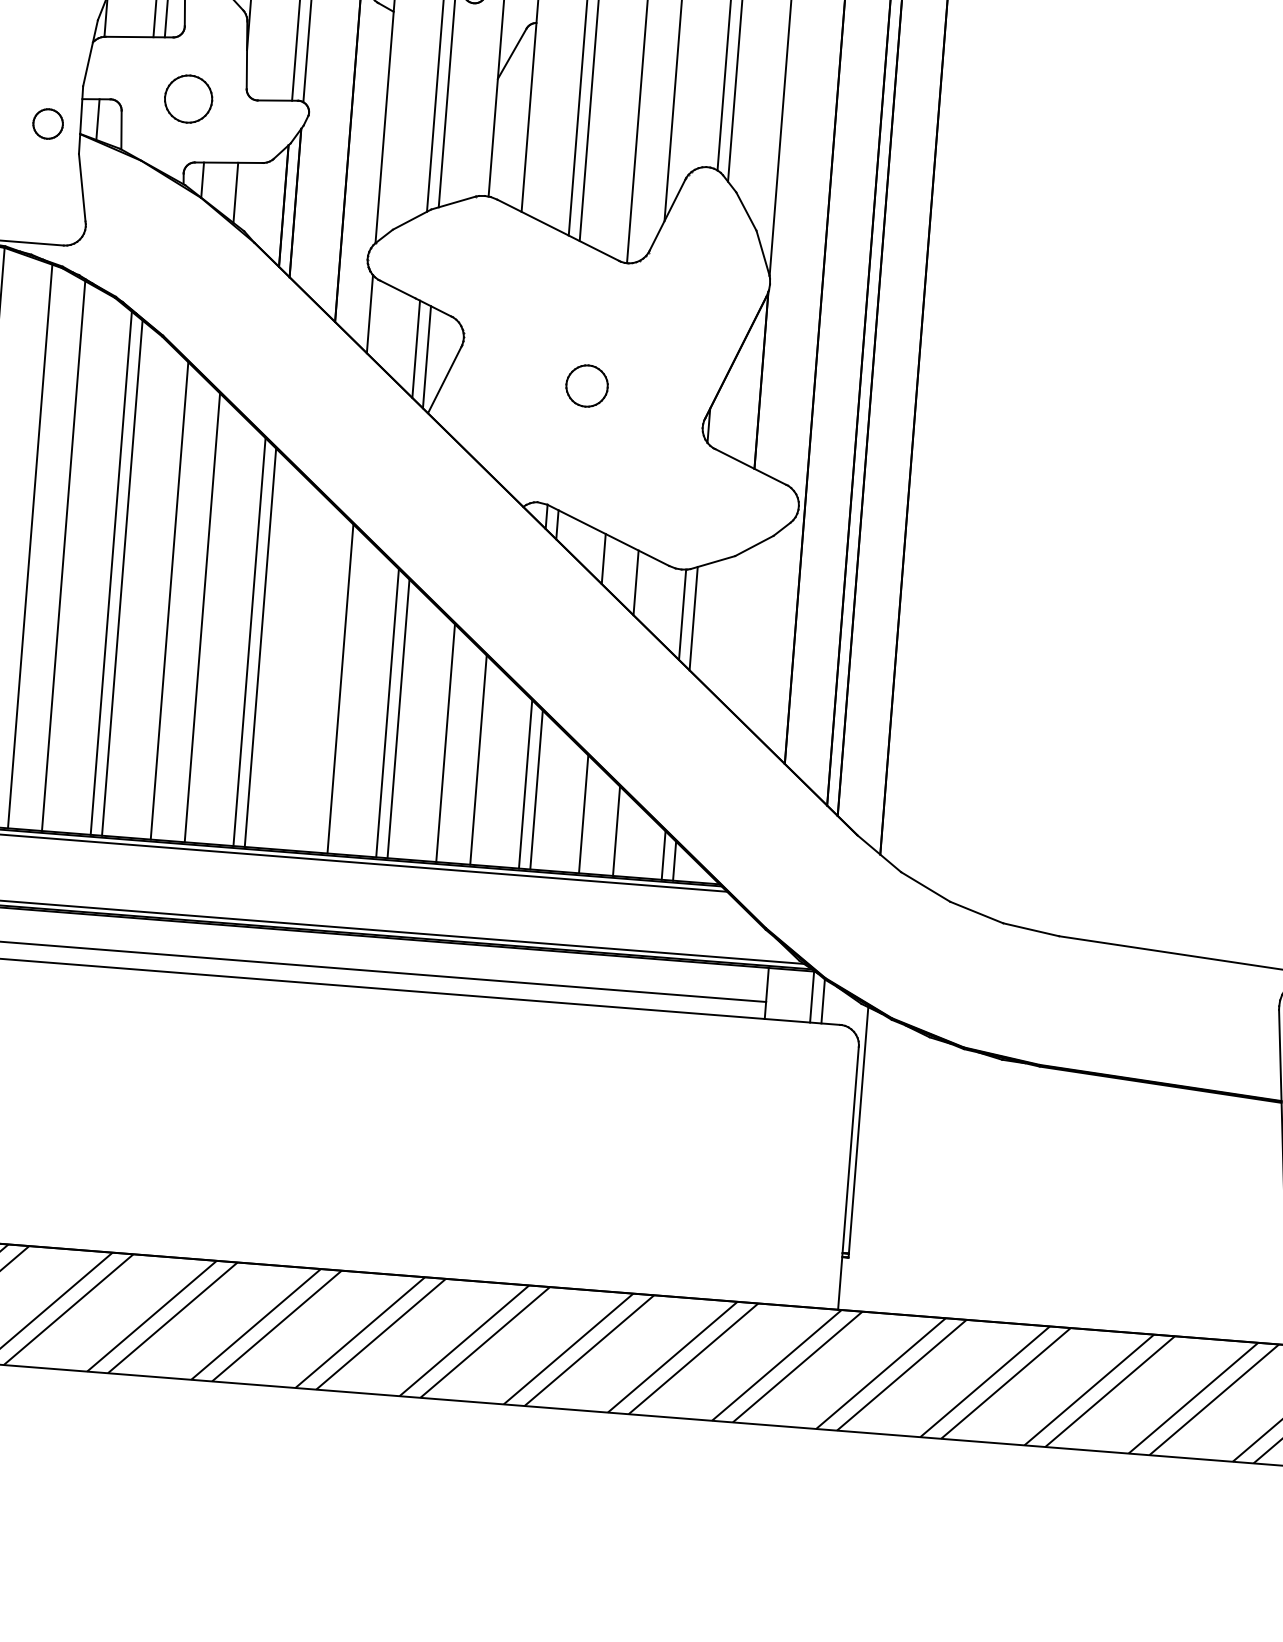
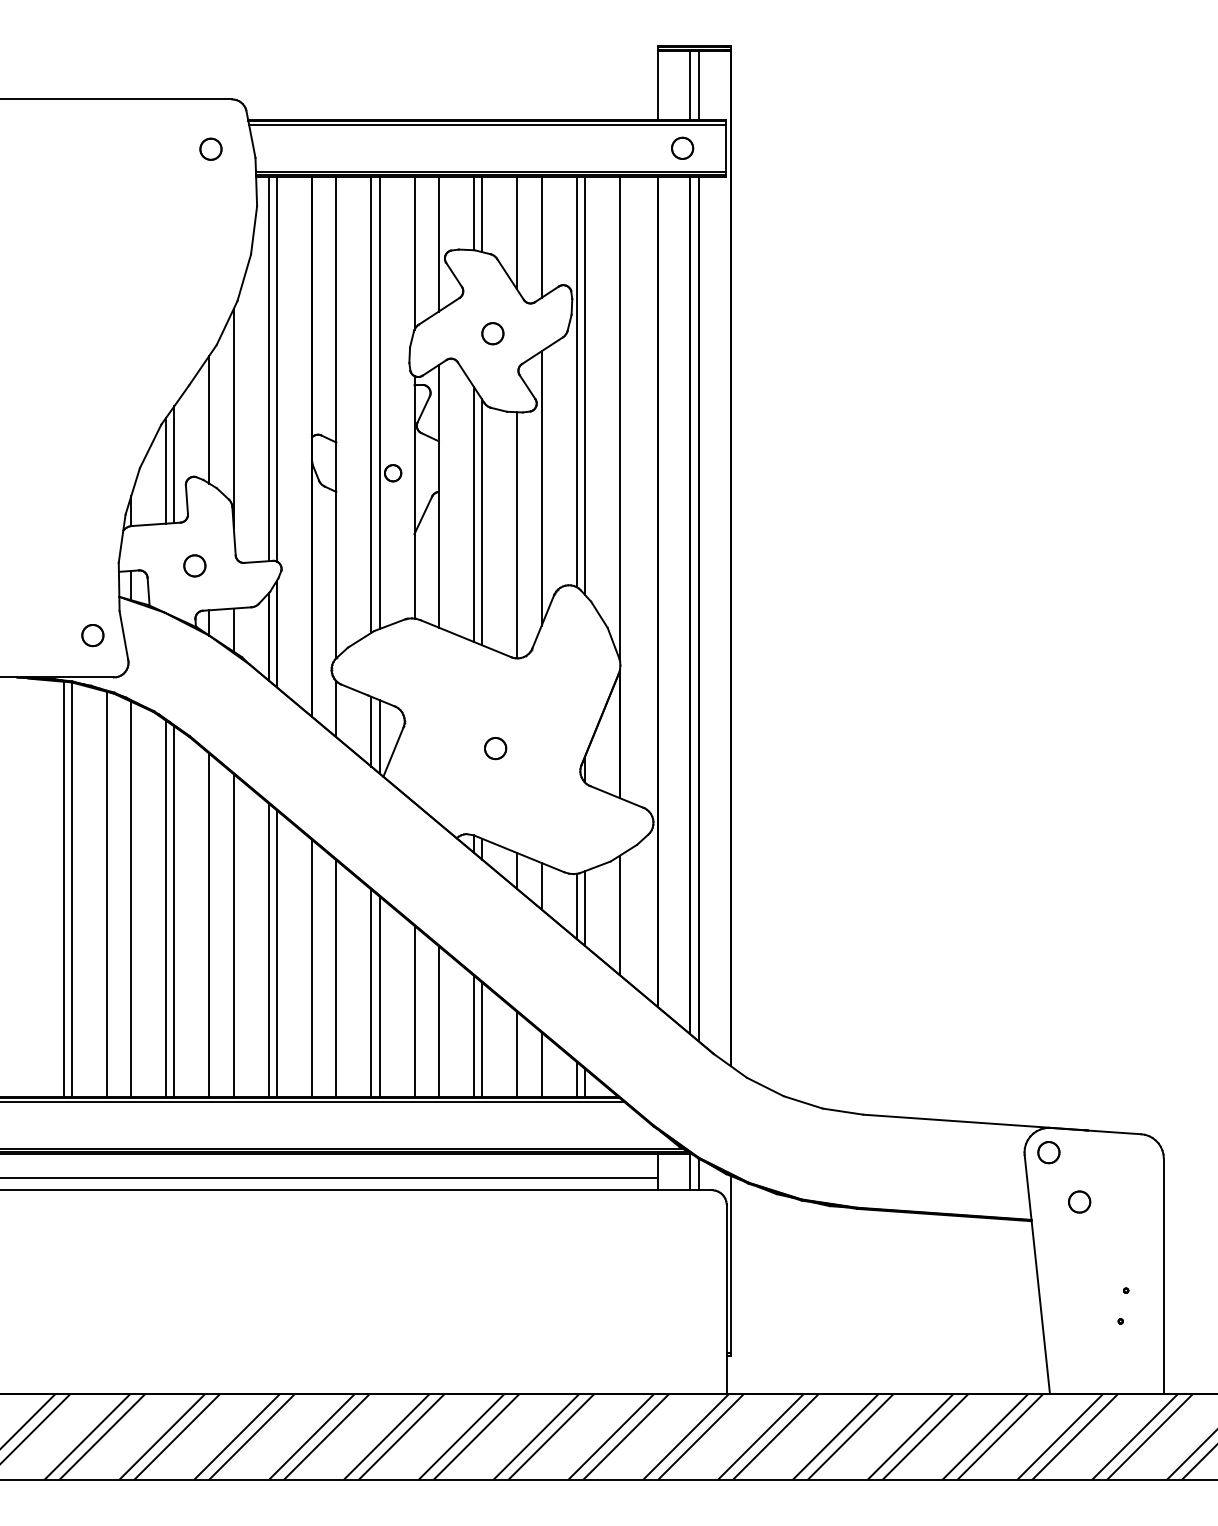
part: (188, 98) -> (194, 565), size x0.62
part: (47, 123) -> (92, 635), moved
part: (587, 386) -> (495, 748), size x0.71
line: (741, 632) -> (619, 915), added
line: (307, 670) -> (311, 967), added

